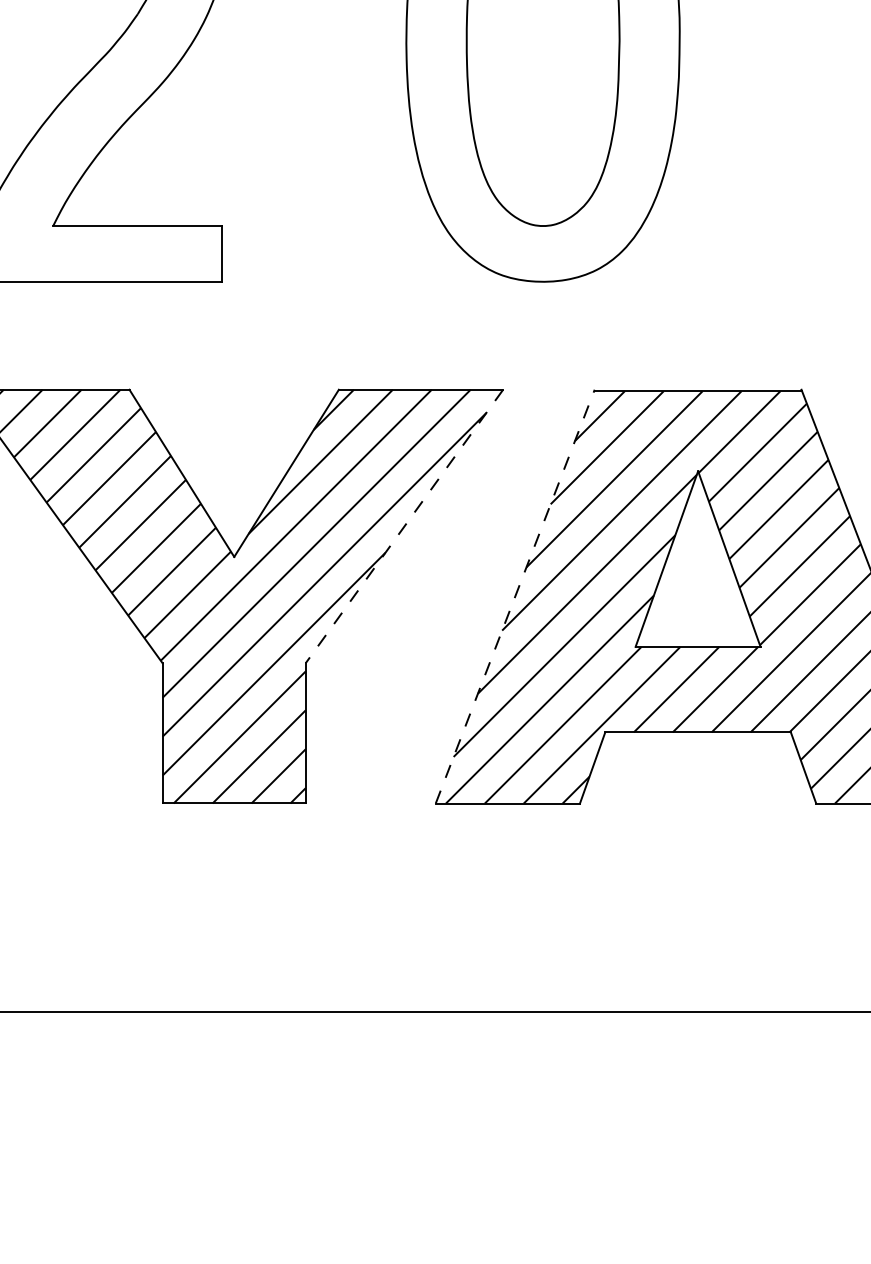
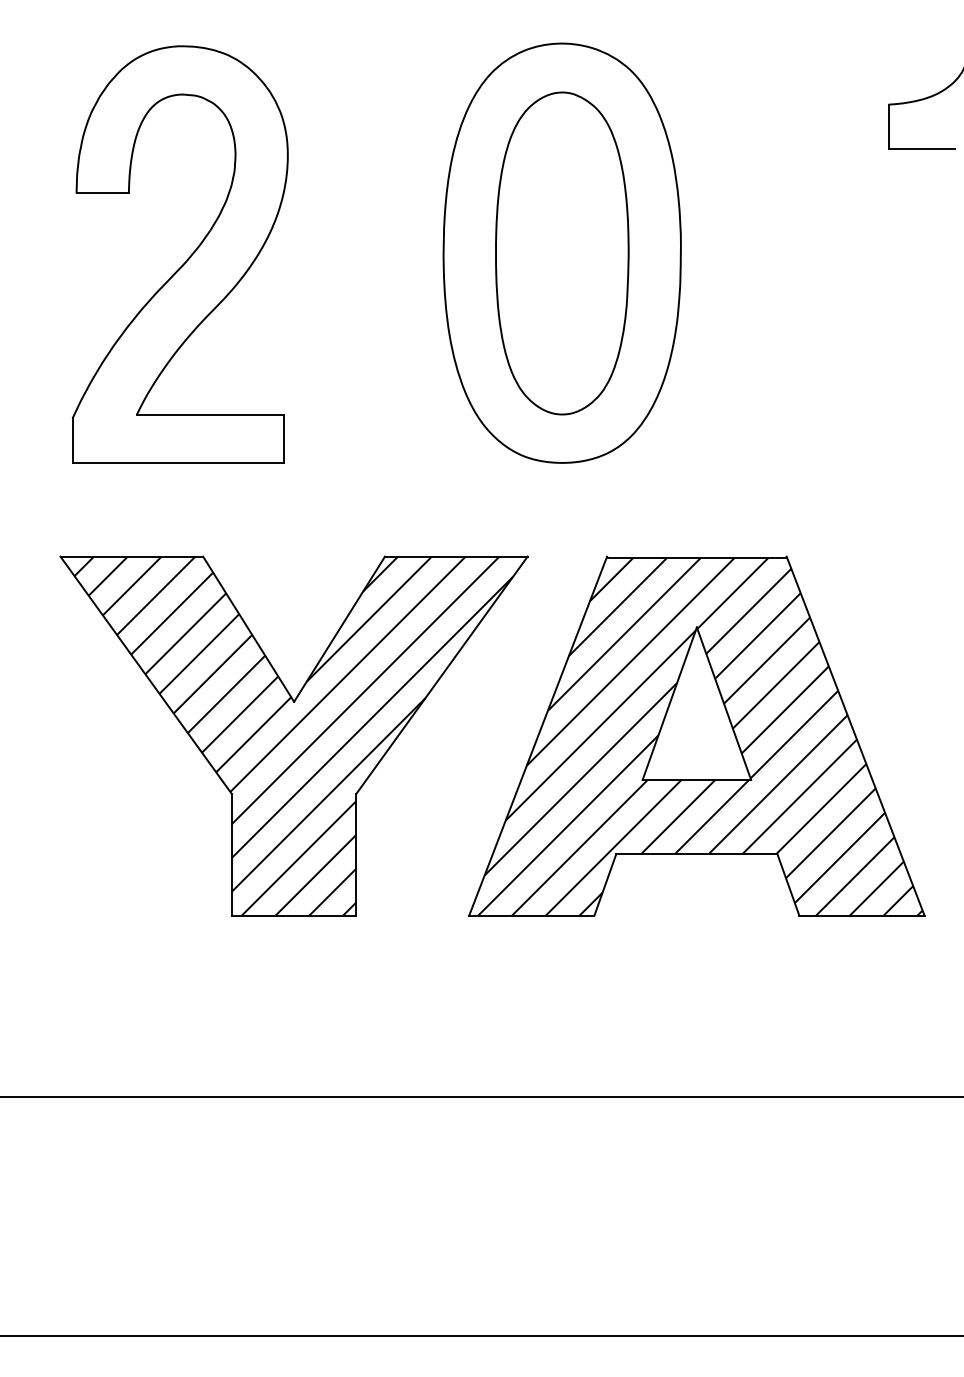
line: (403, 526) -> (441, 675), dashed -> solid
line: (515, 595) -> (538, 735), dashed -> solid

